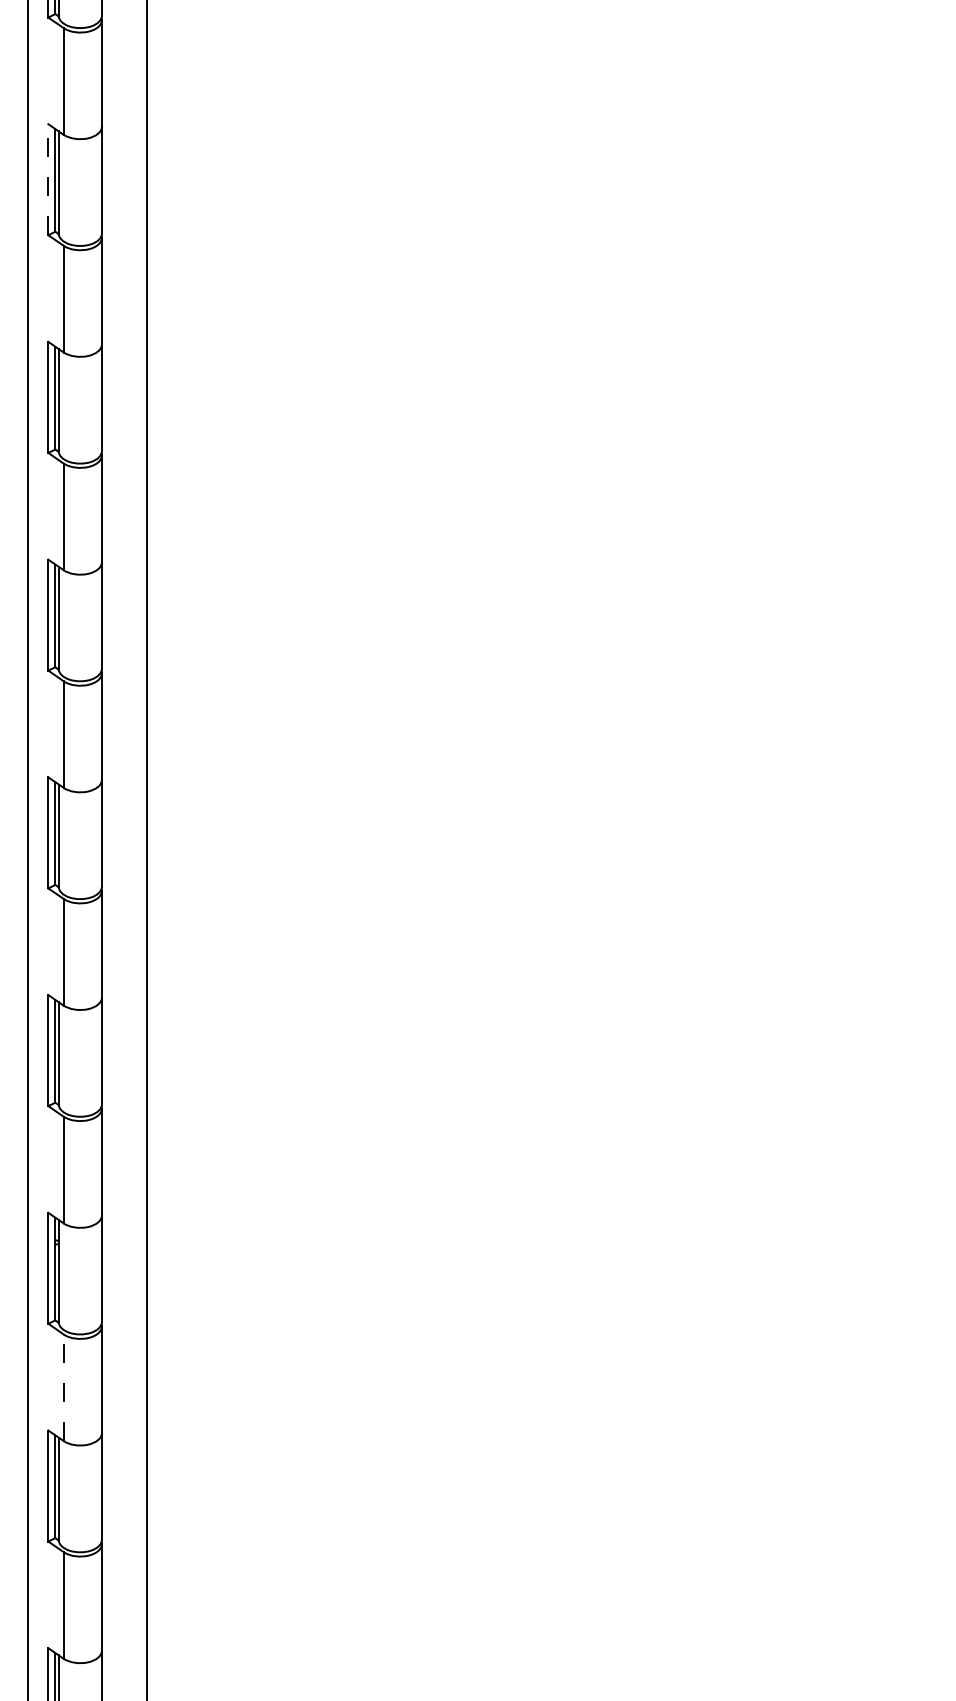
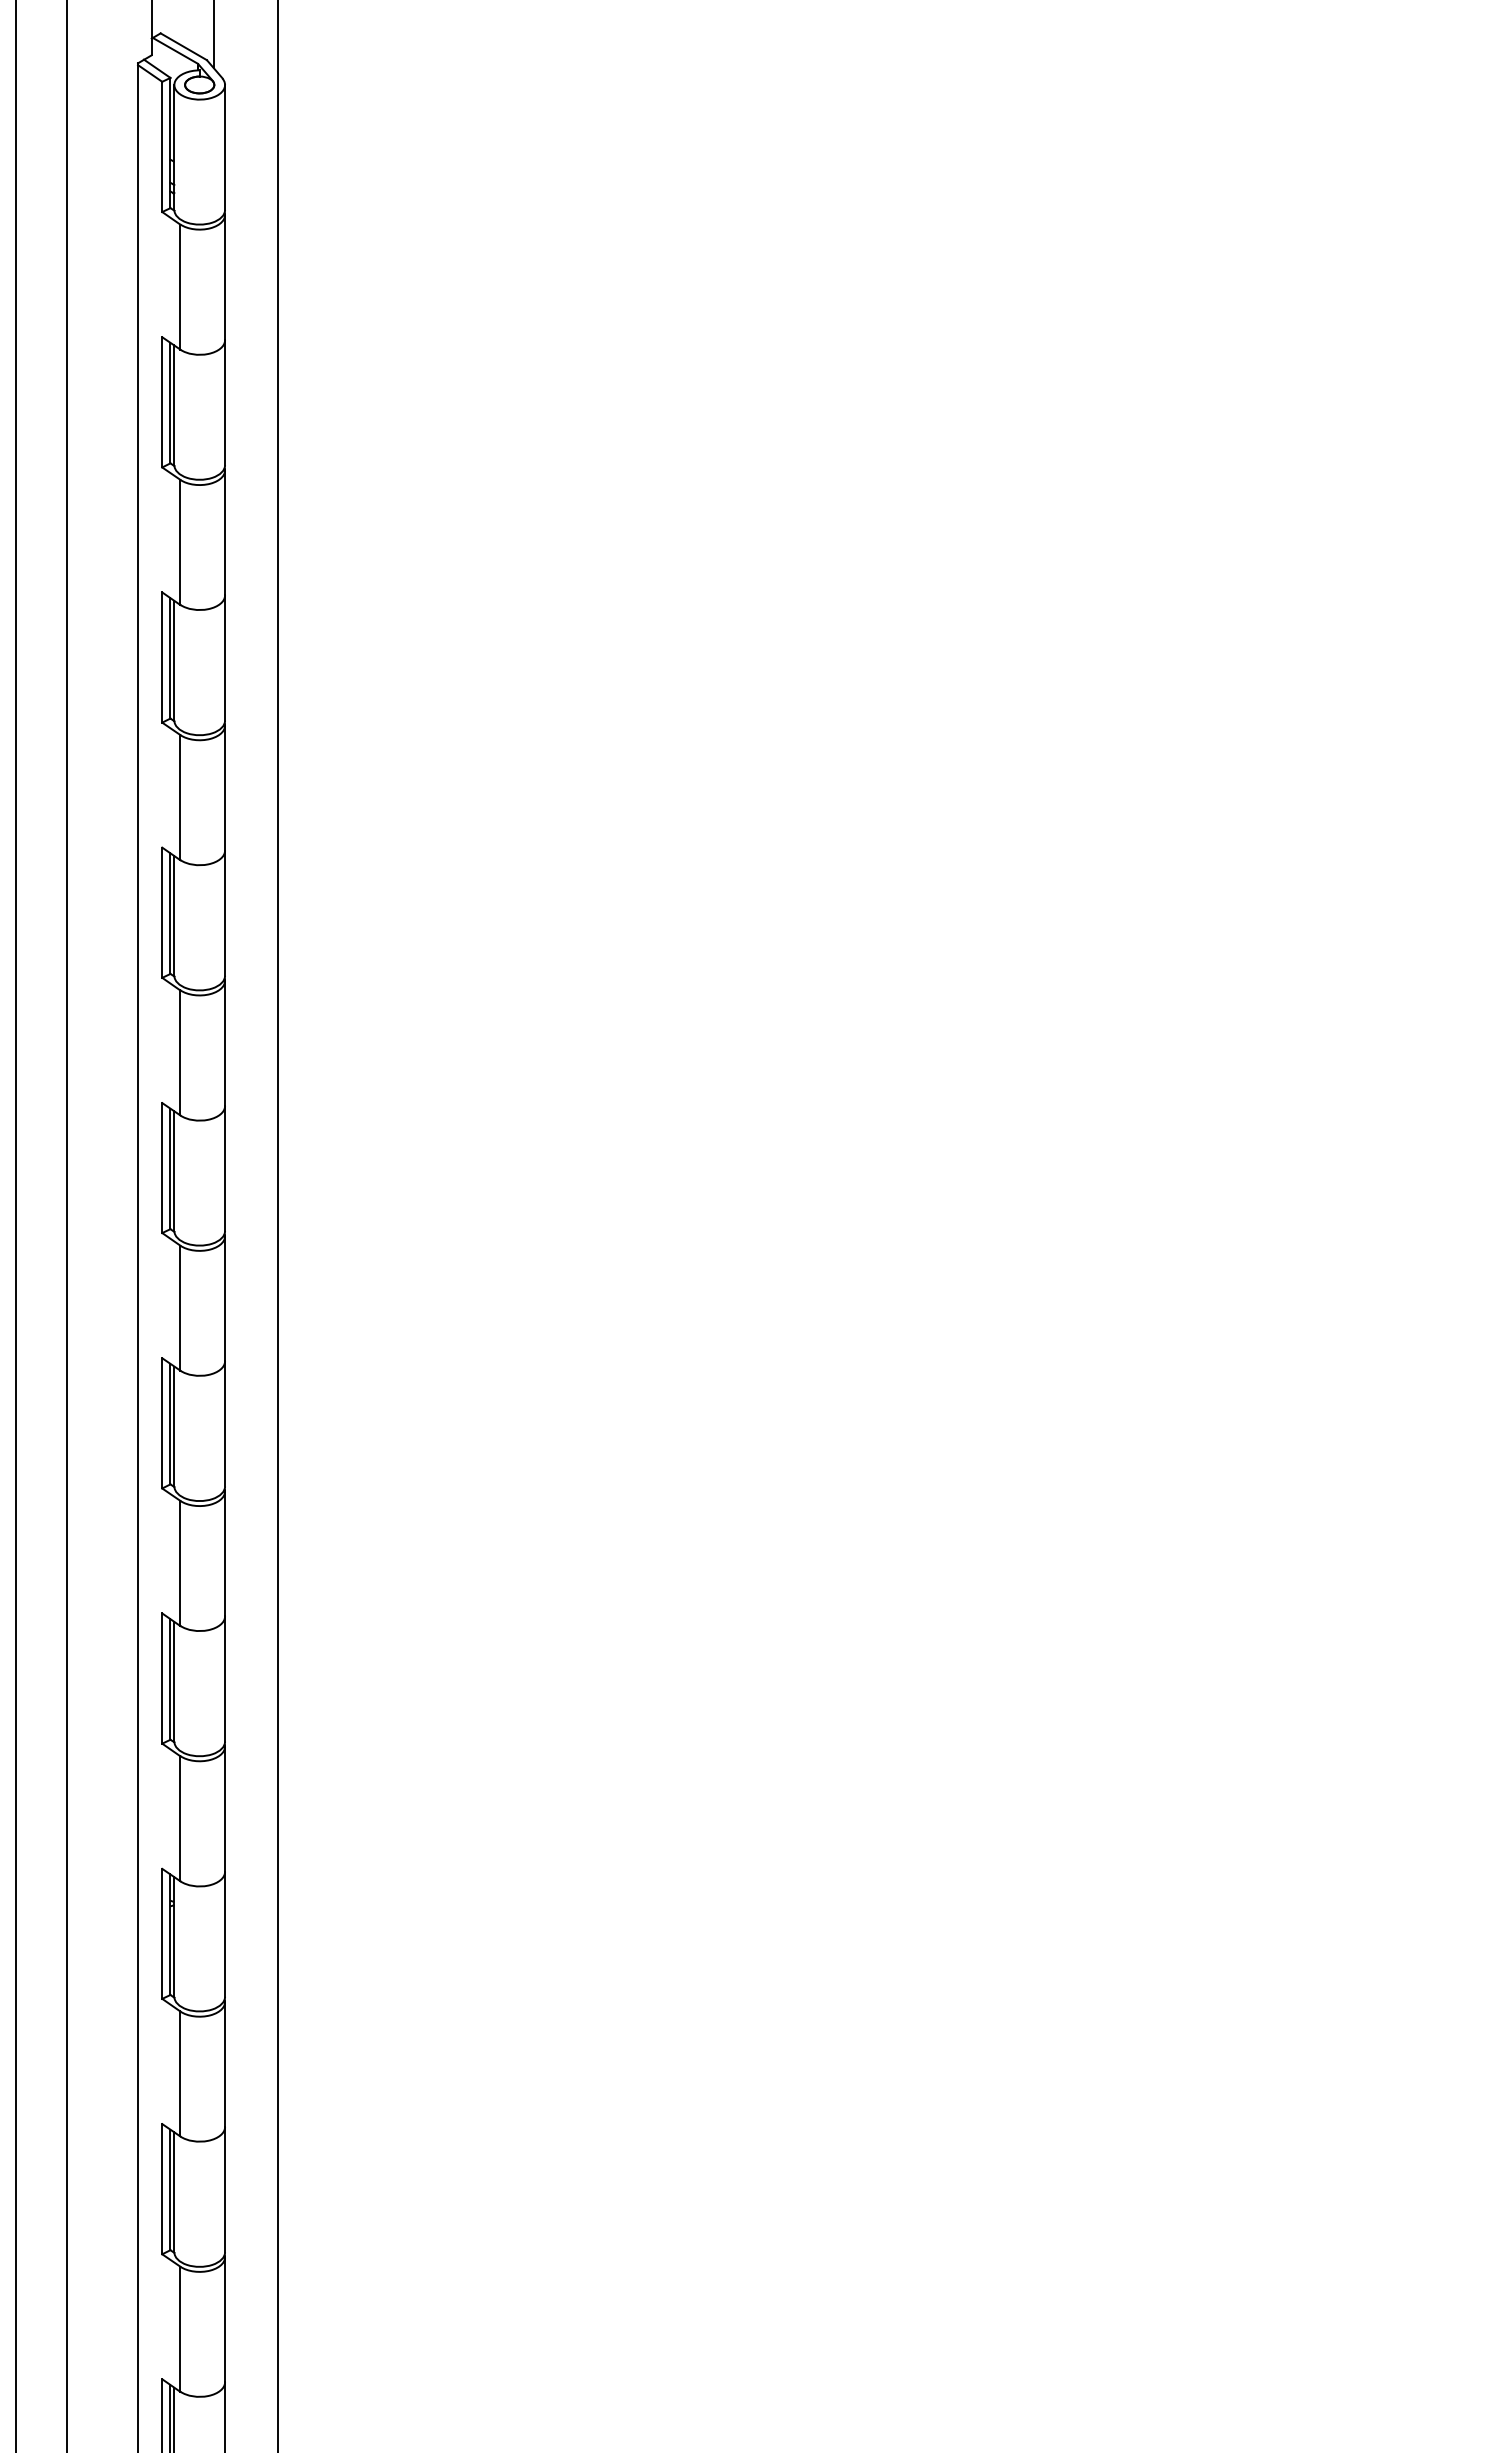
line: (48, 179) -> (162, 657), dashed -> solid
line: (63, 1387) -> (180, 2073), dashed -> solid

